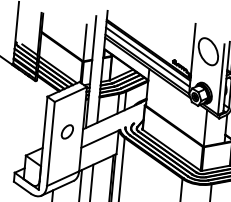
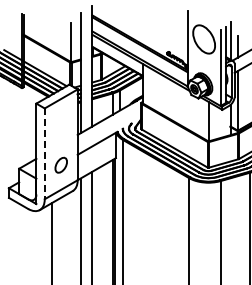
line: (147, 56) -> (139, 50), removed
part: (66, 131) -> (60, 164), moved
line: (50, 144) -> (44, 154), solid -> dashed

